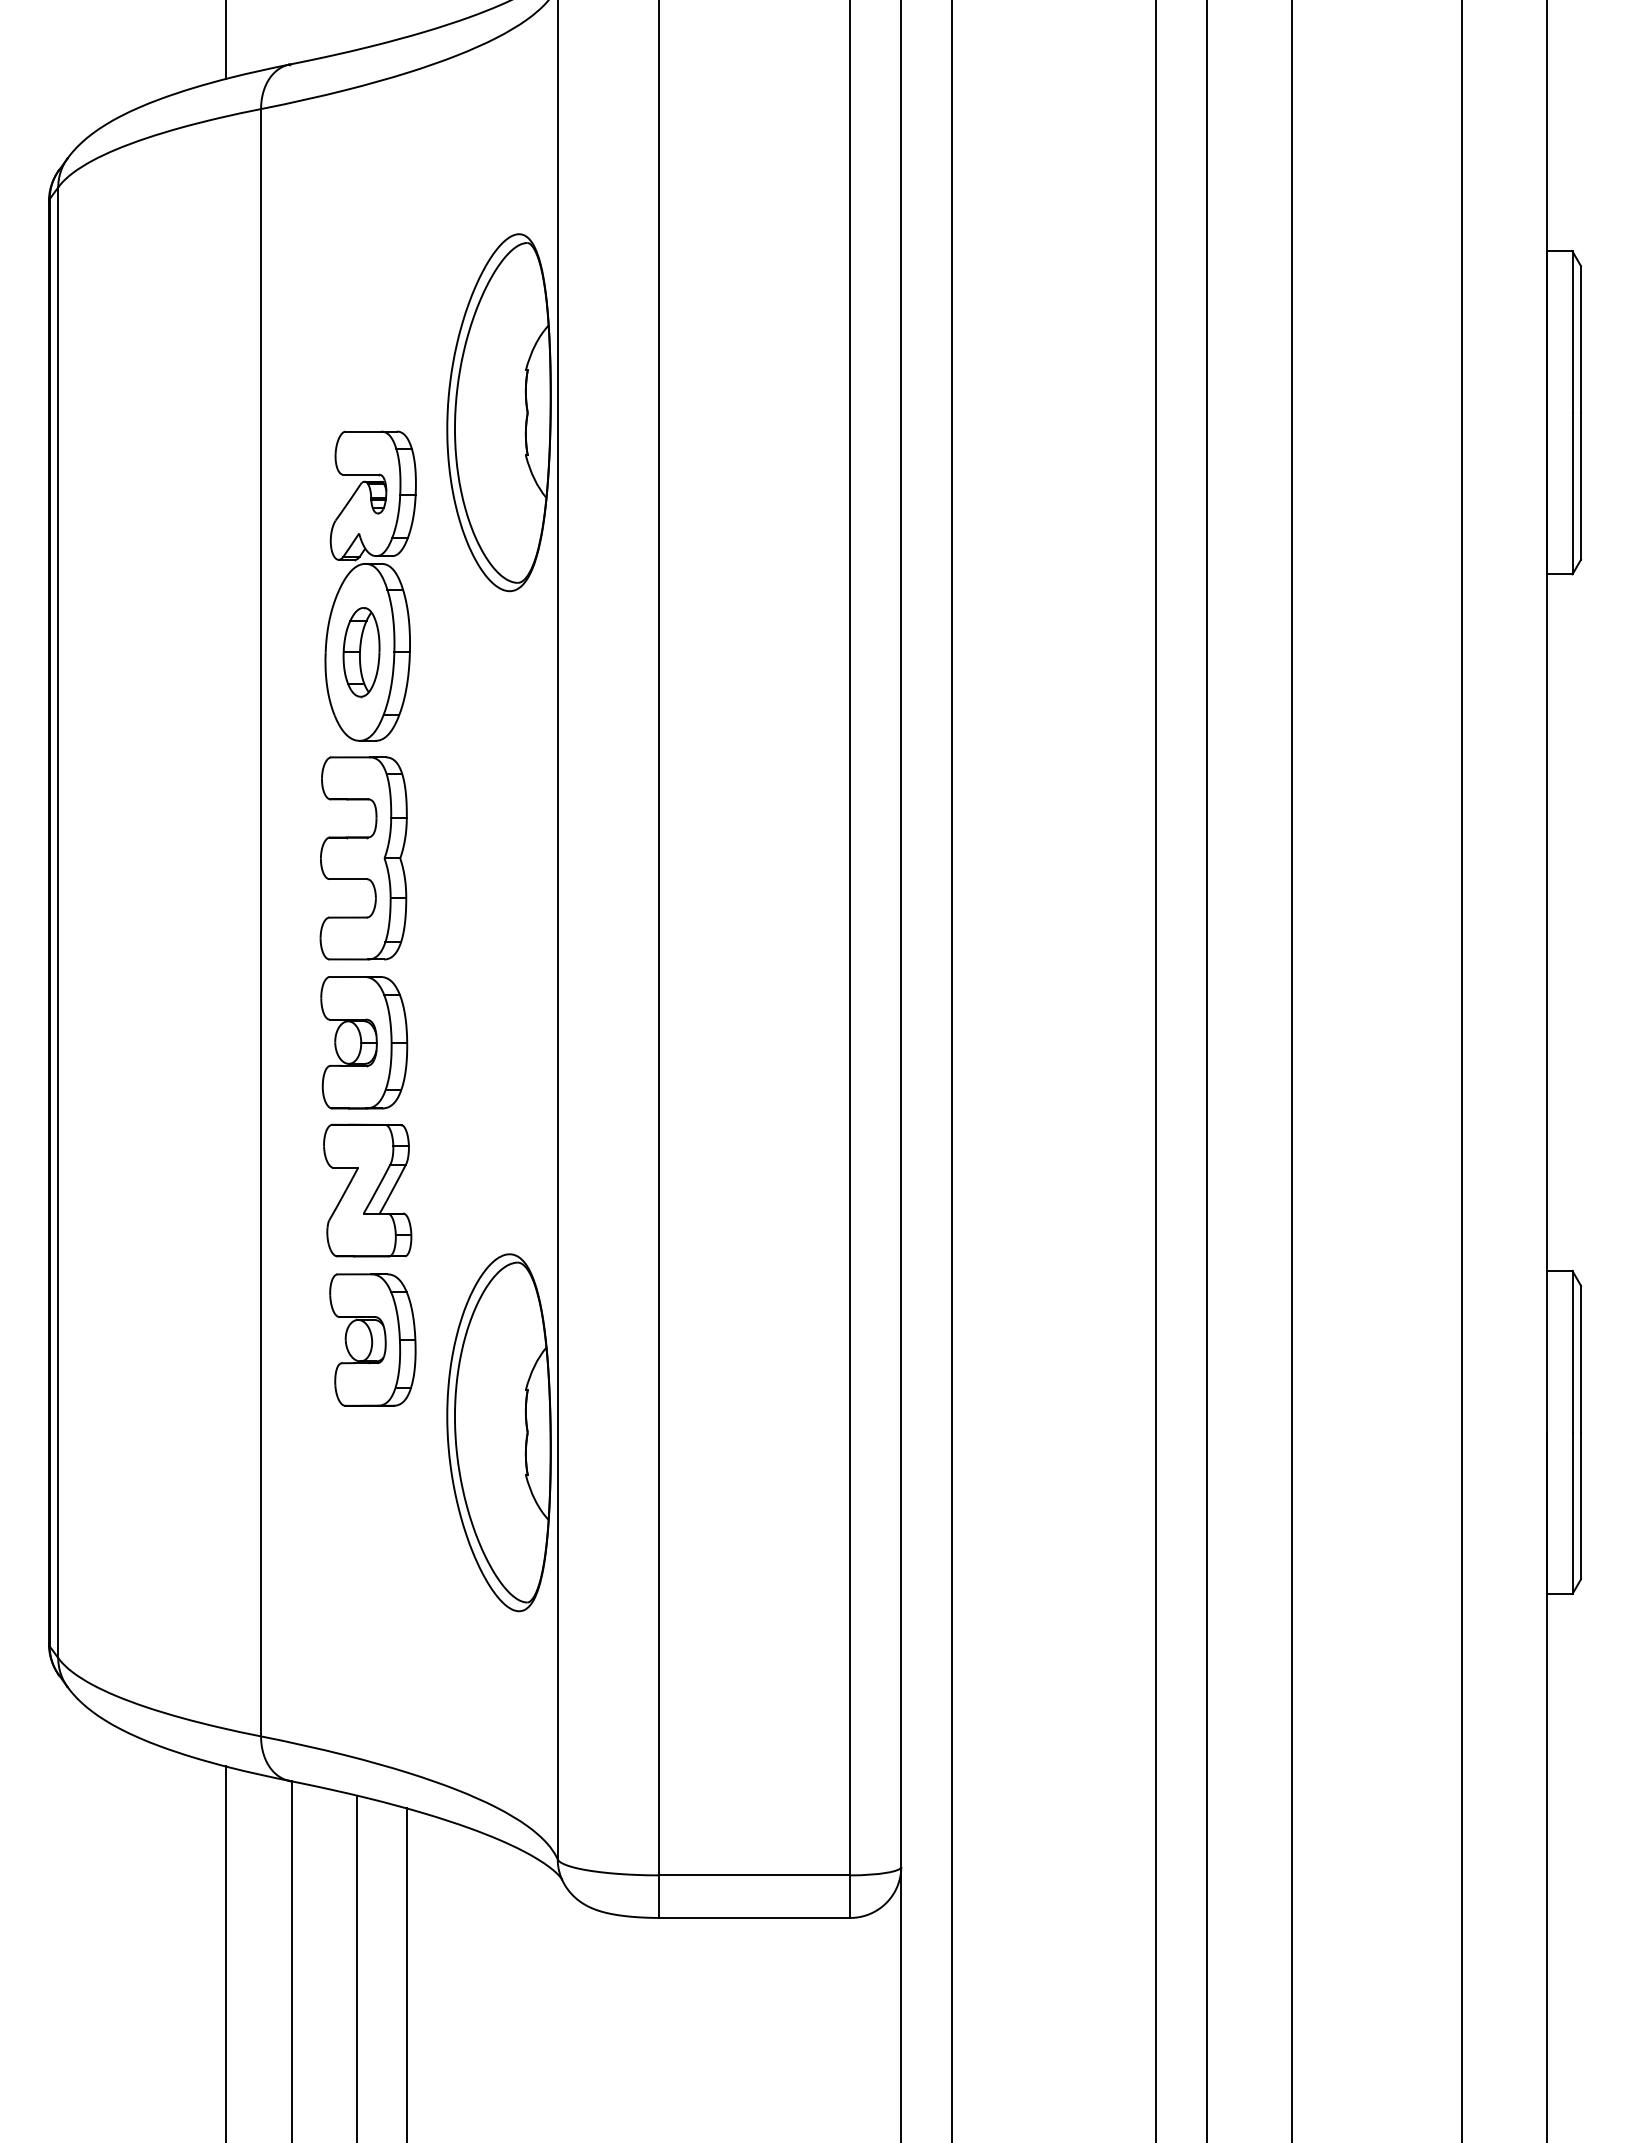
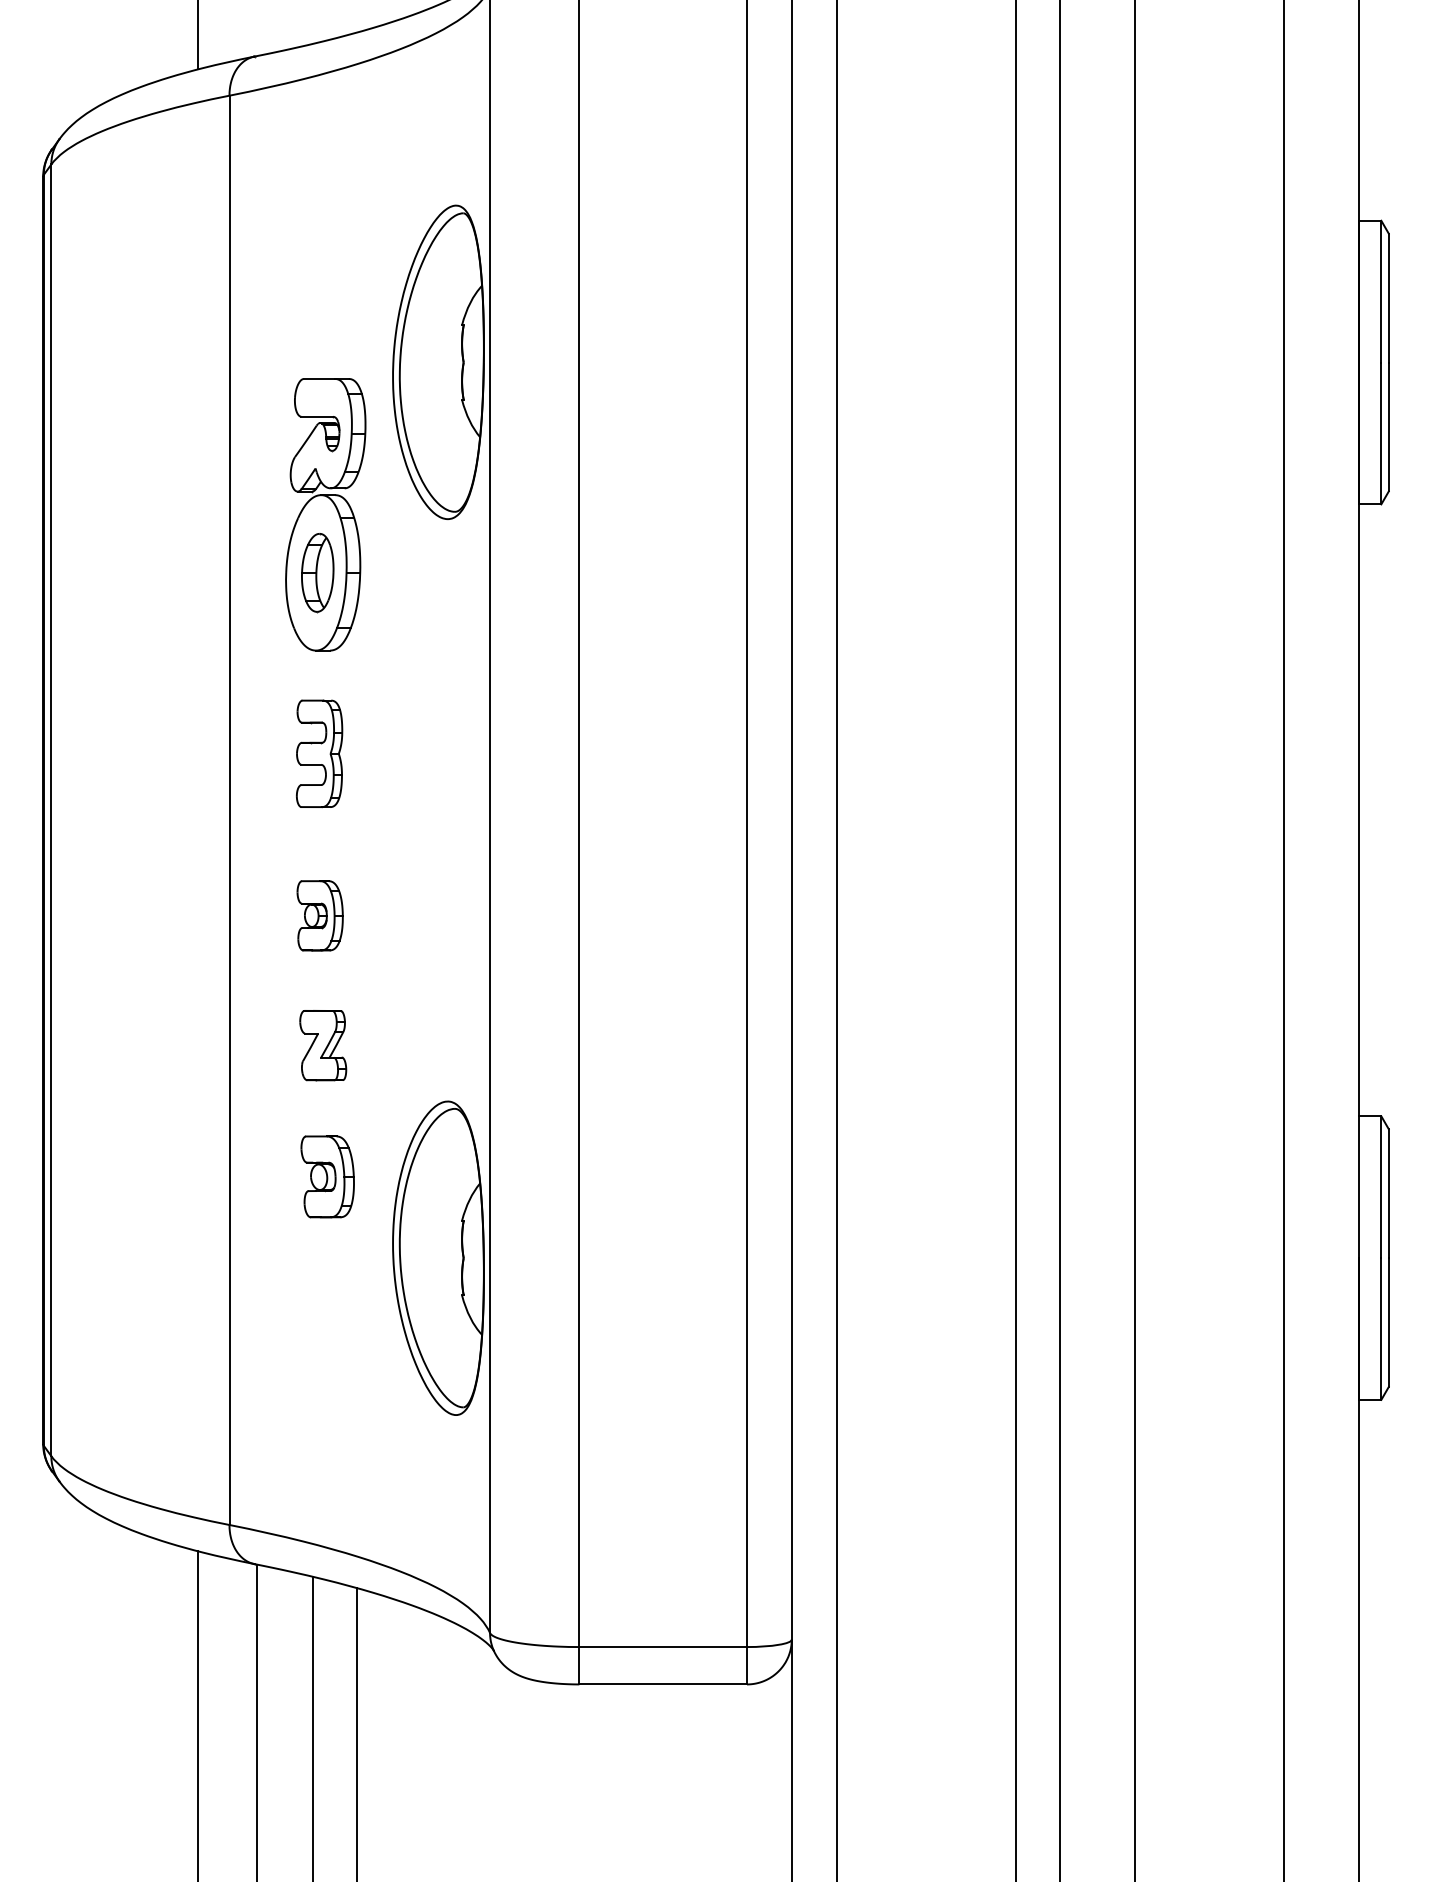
part: (363, 858) -> (319, 753), size x0.6
part: (364, 1042) -> (320, 915), size x0.6
part: (367, 1190) -> (322, 1045), size x0.6
part: (372, 1339) -> (327, 1176), size x0.7

